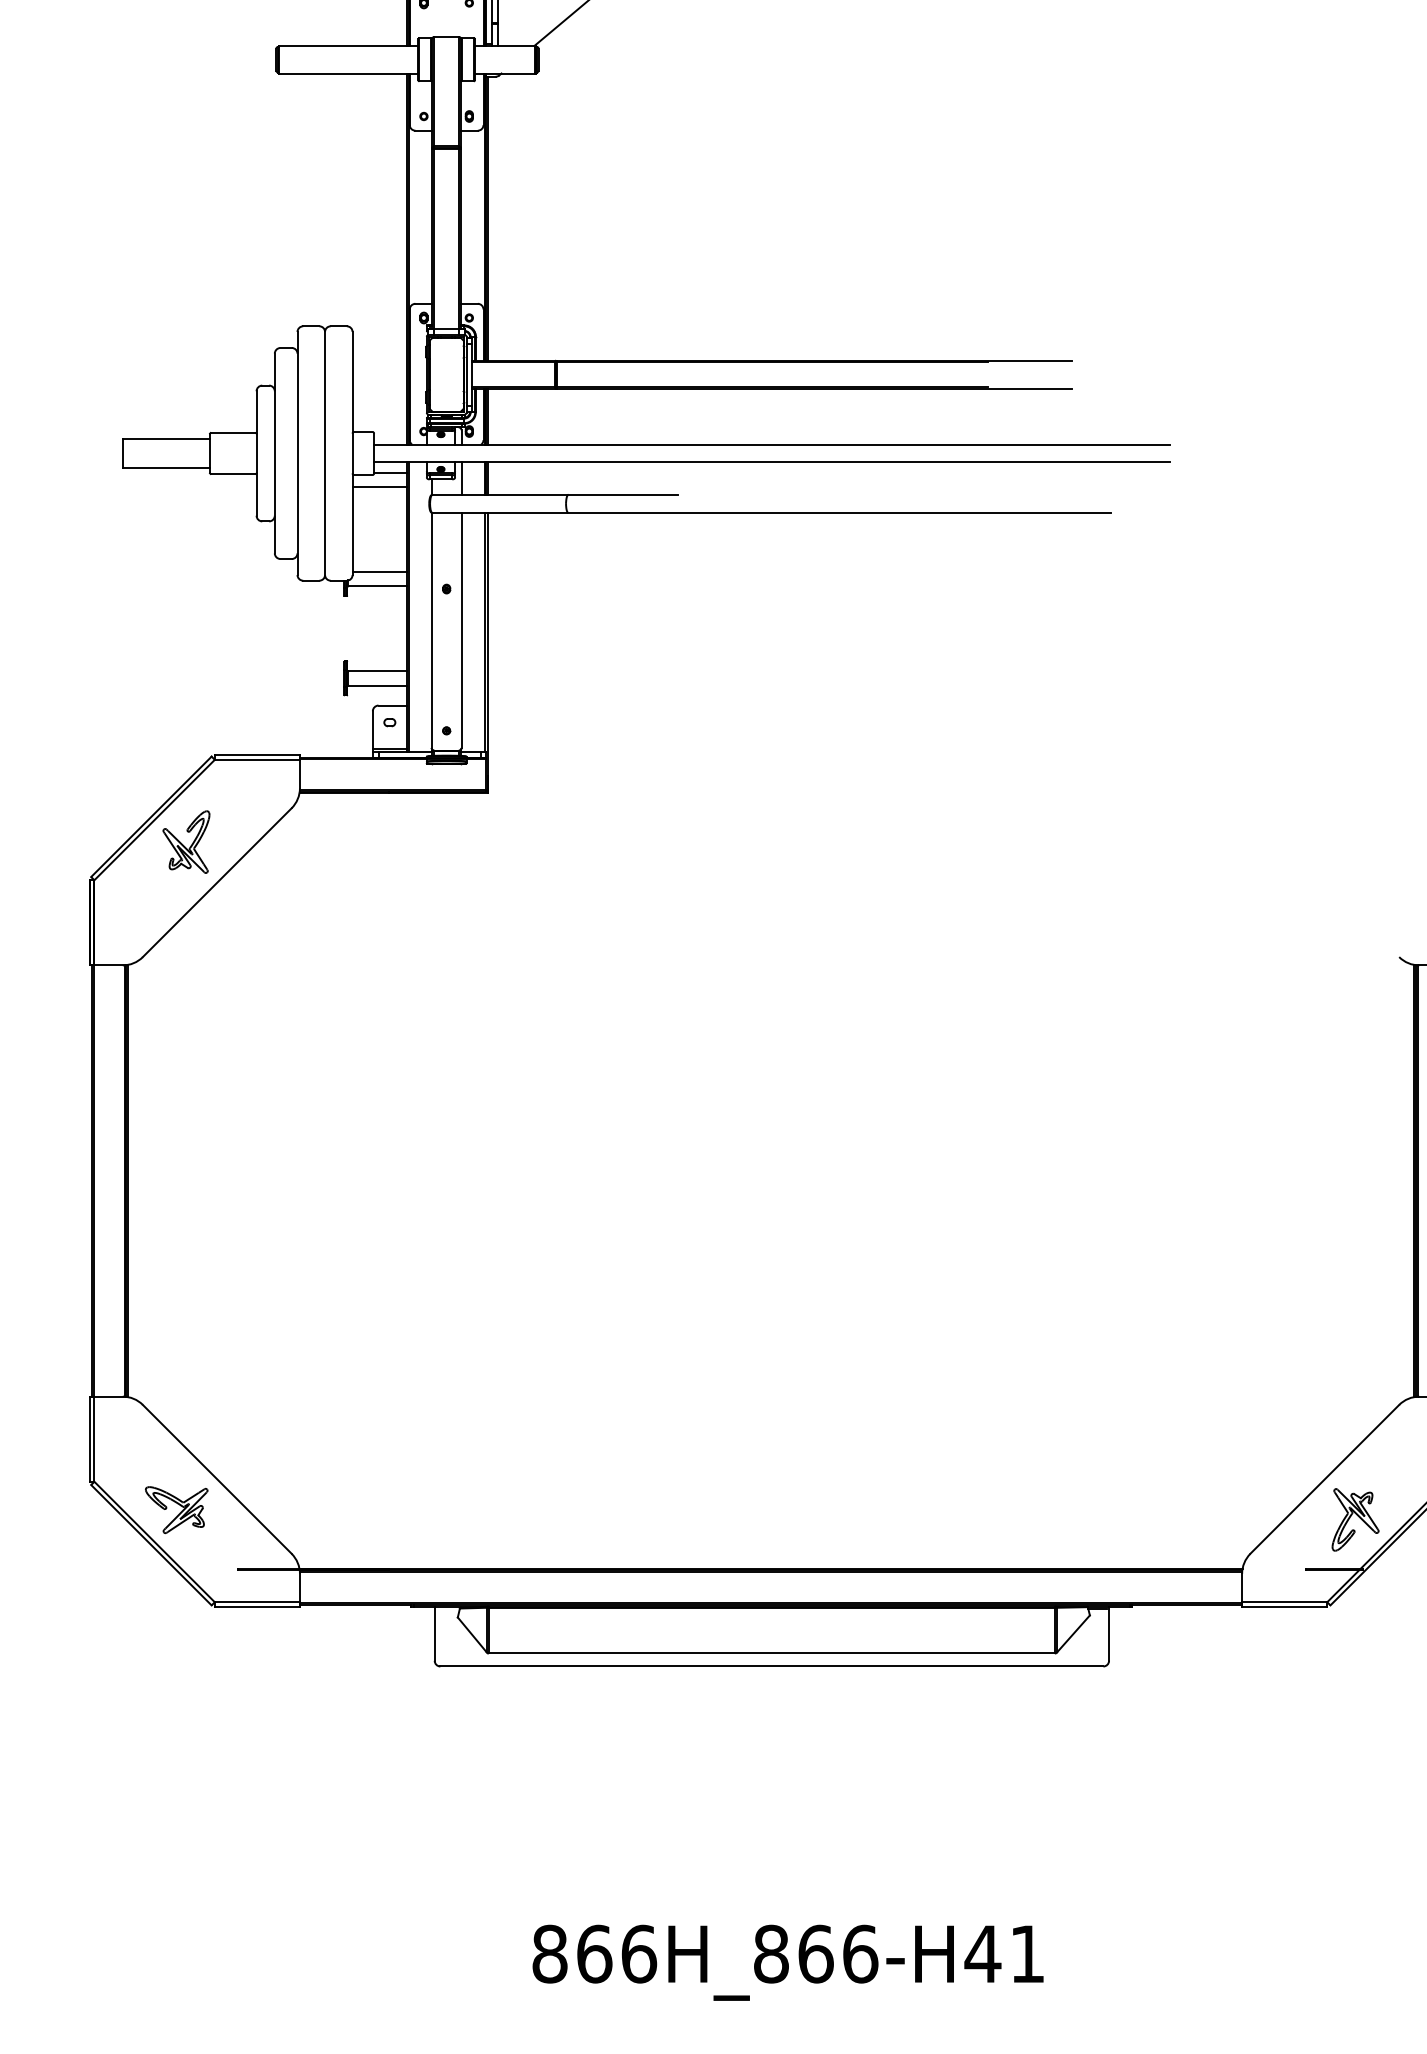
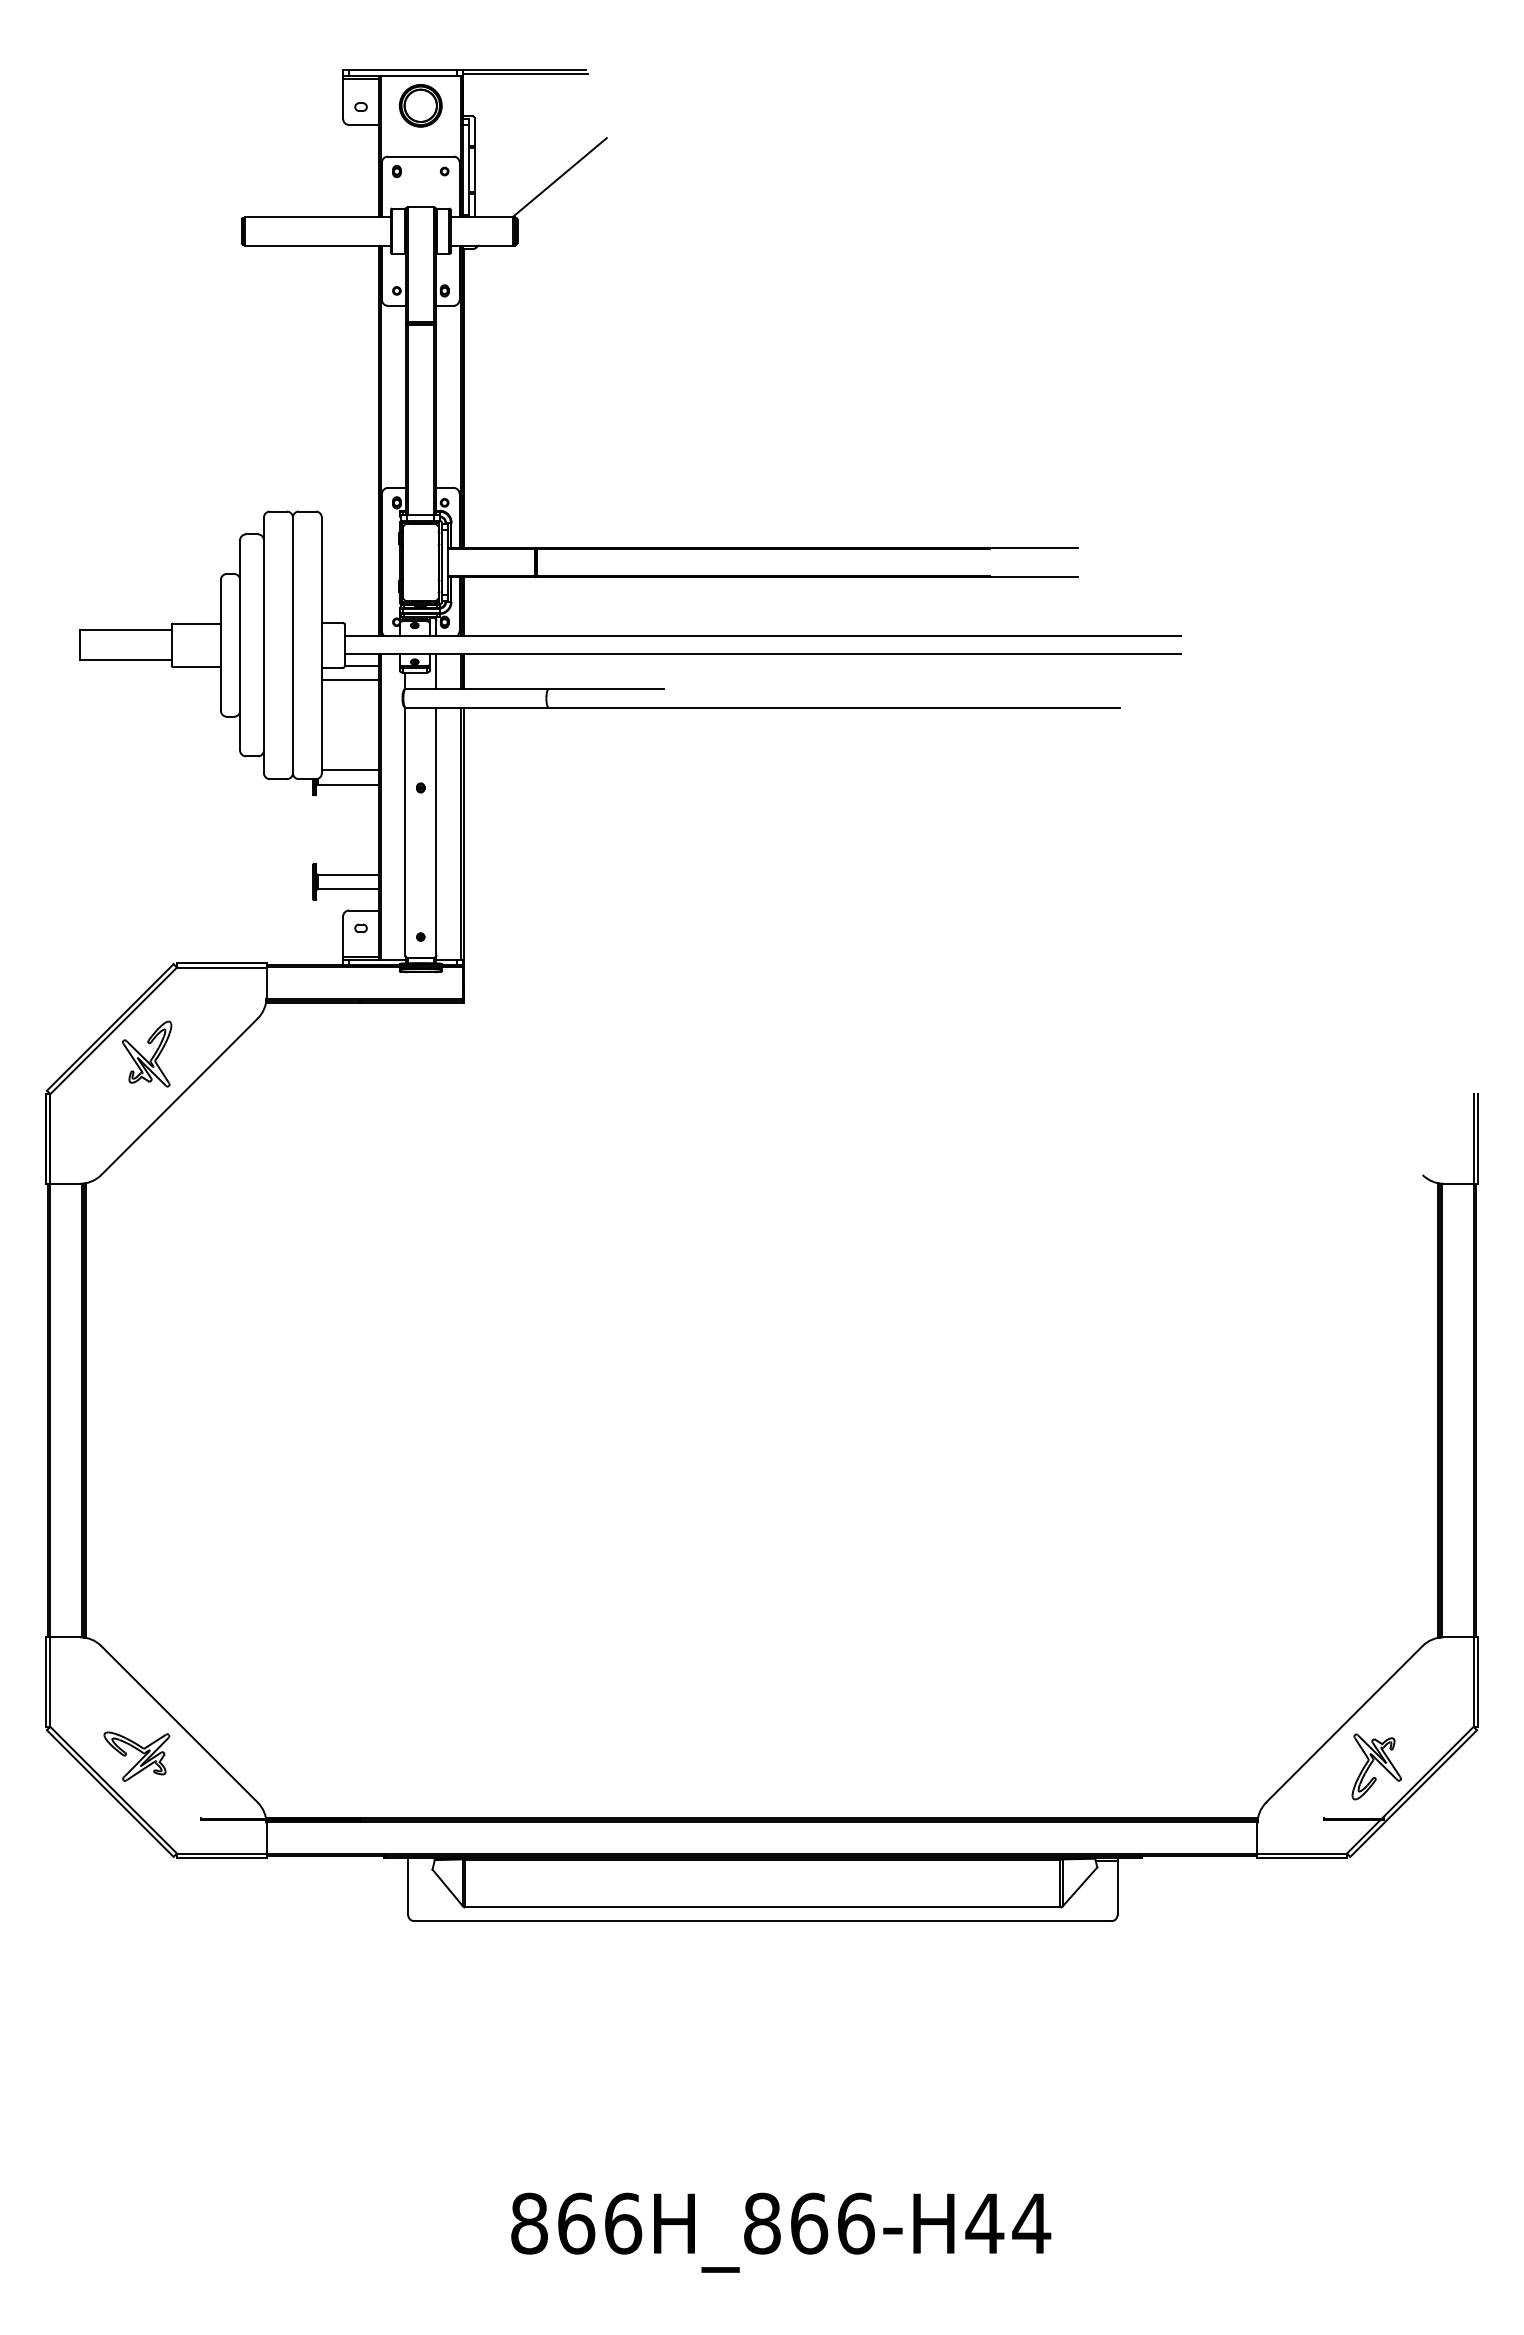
text: (1027, 1953) -> (1031, 2223), 866H_866-H41 -> 866H_866-H44

